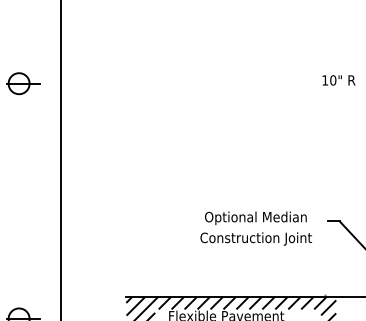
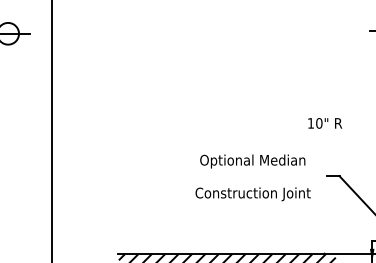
text: (338, 80) -> (324, 123), moved
text: (255, 218) -> (252, 161), moved

